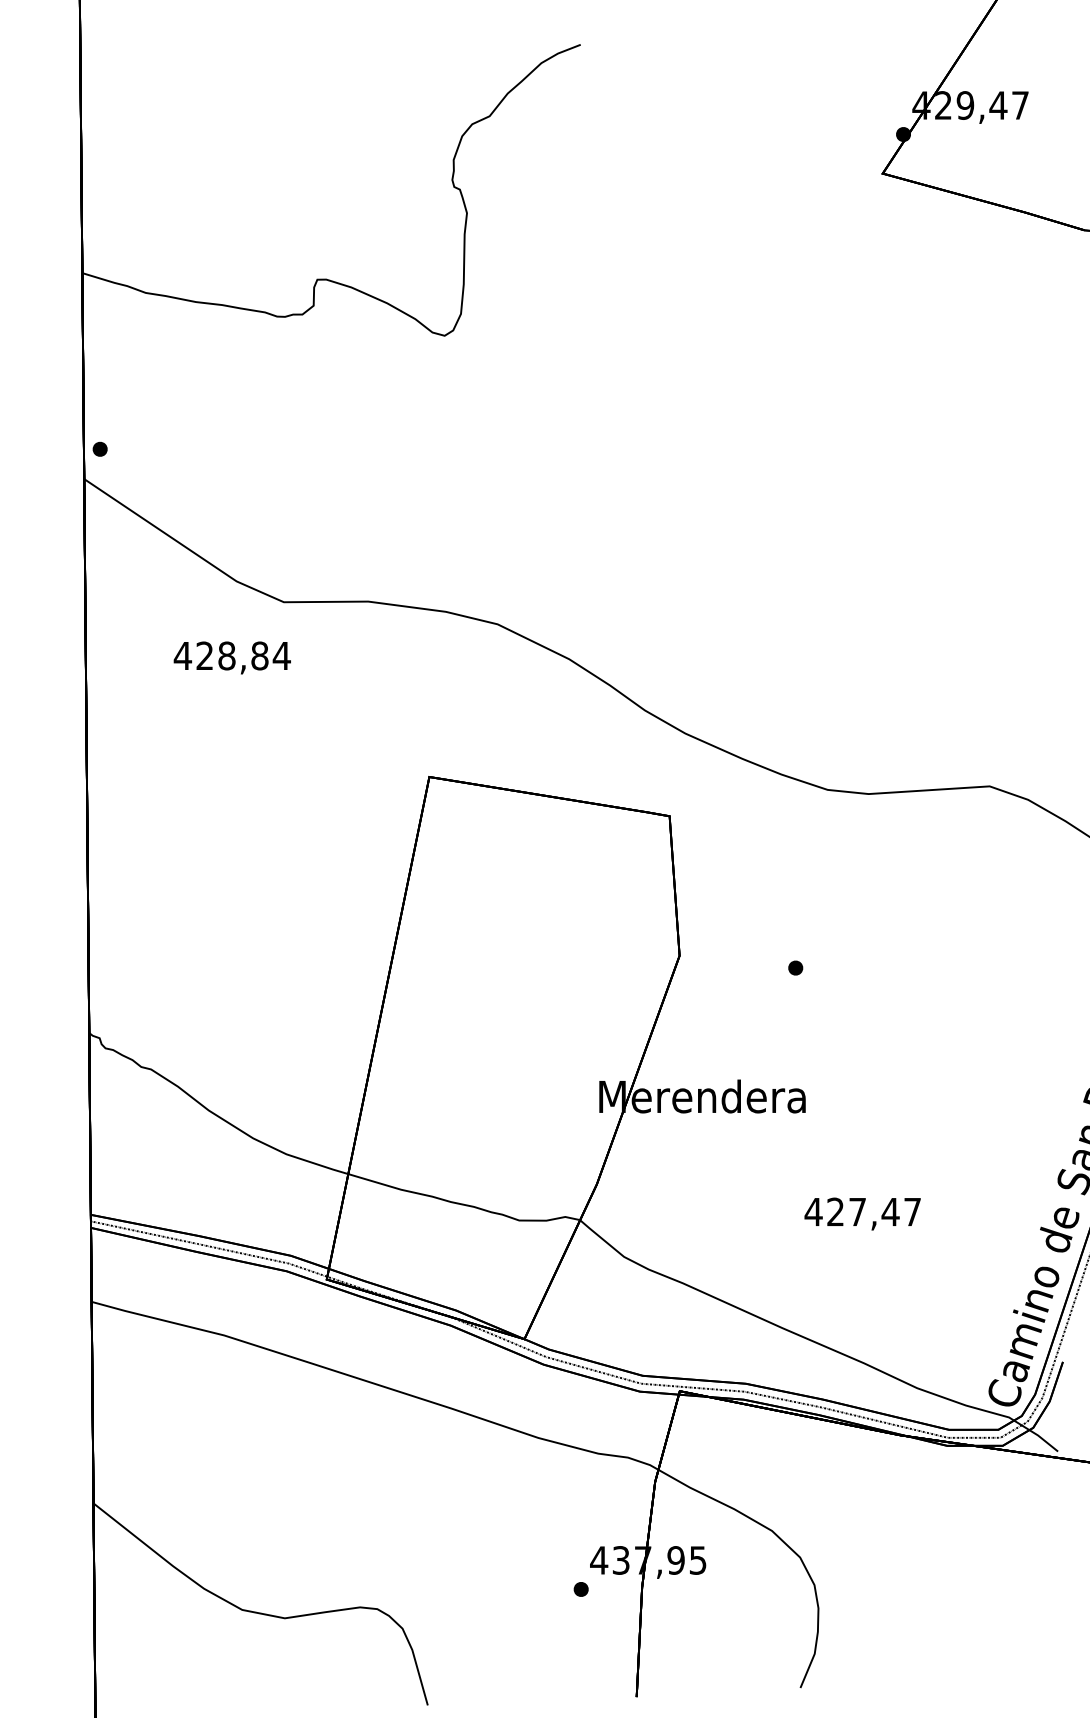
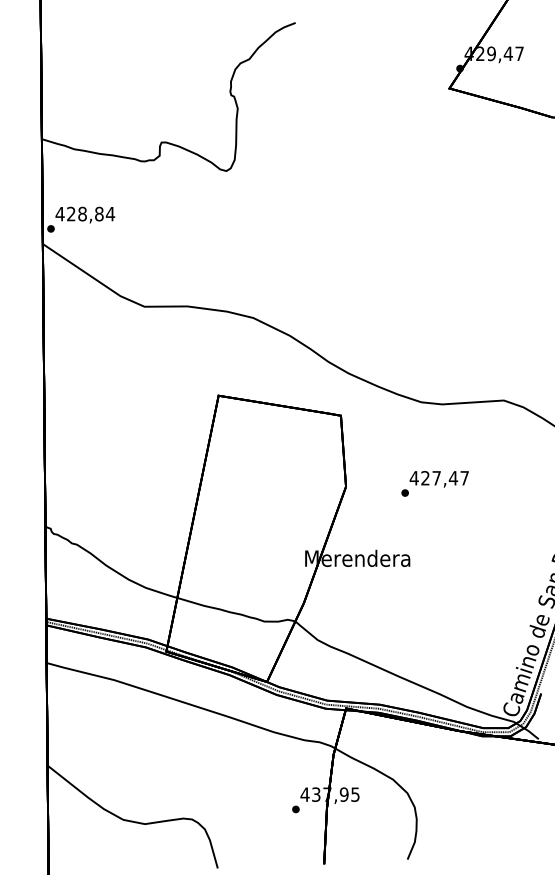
text: (232, 656) -> (85, 214), moved
text: (861, 1214) -> (438, 479), moved

